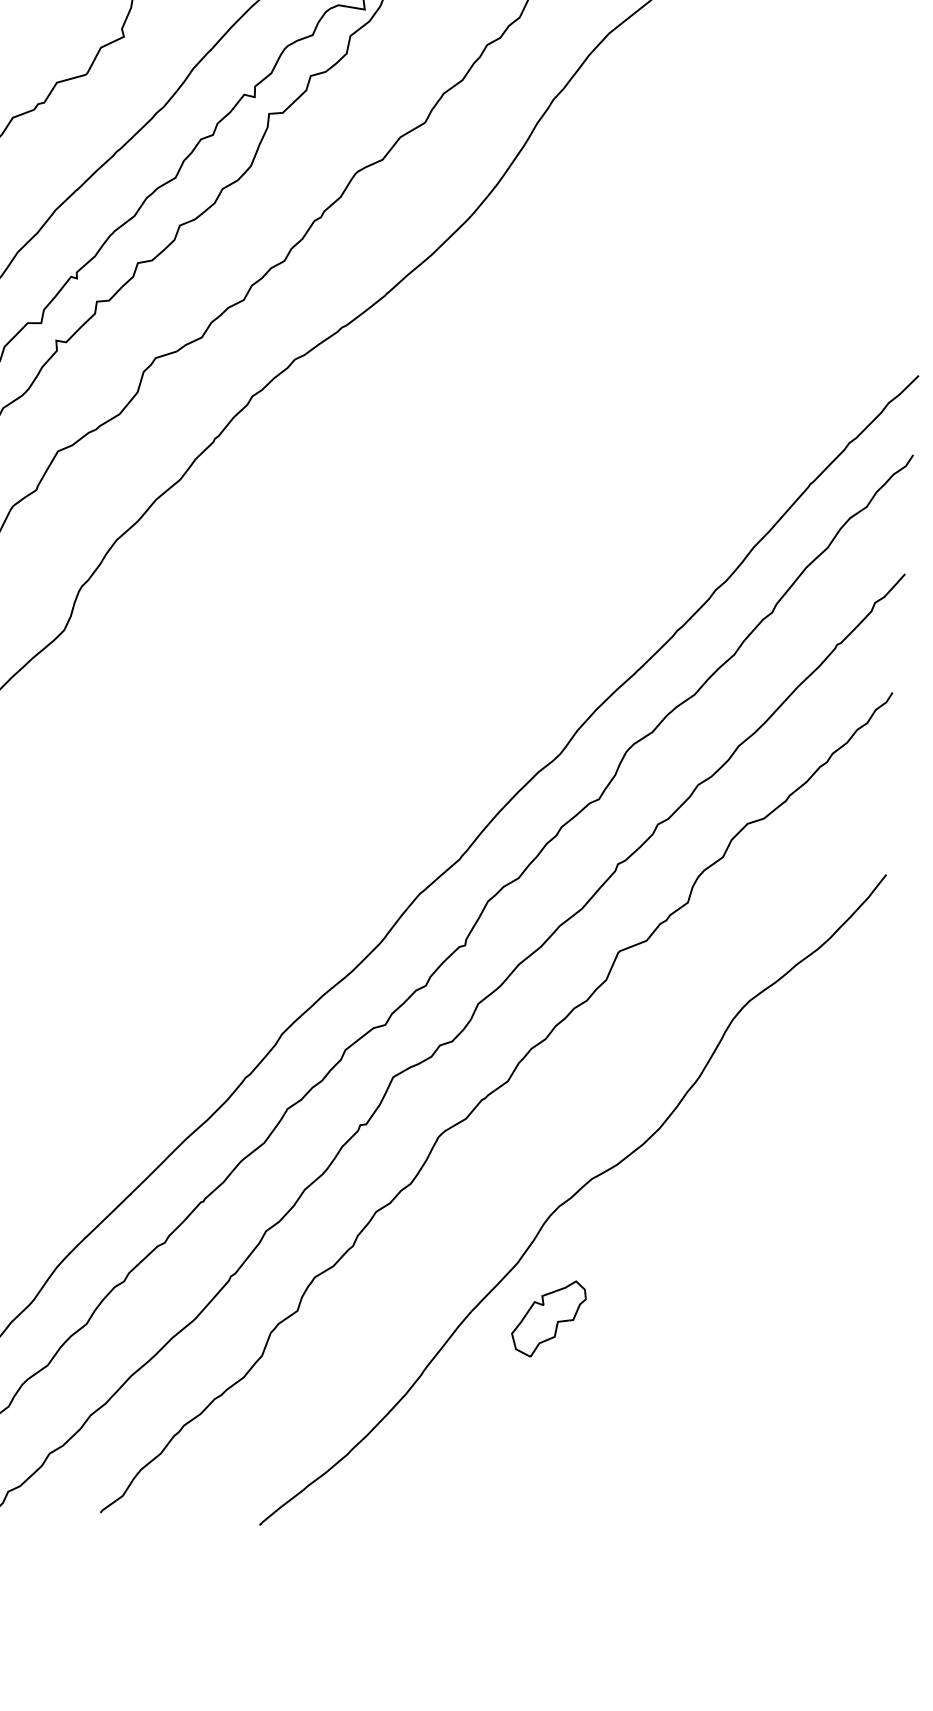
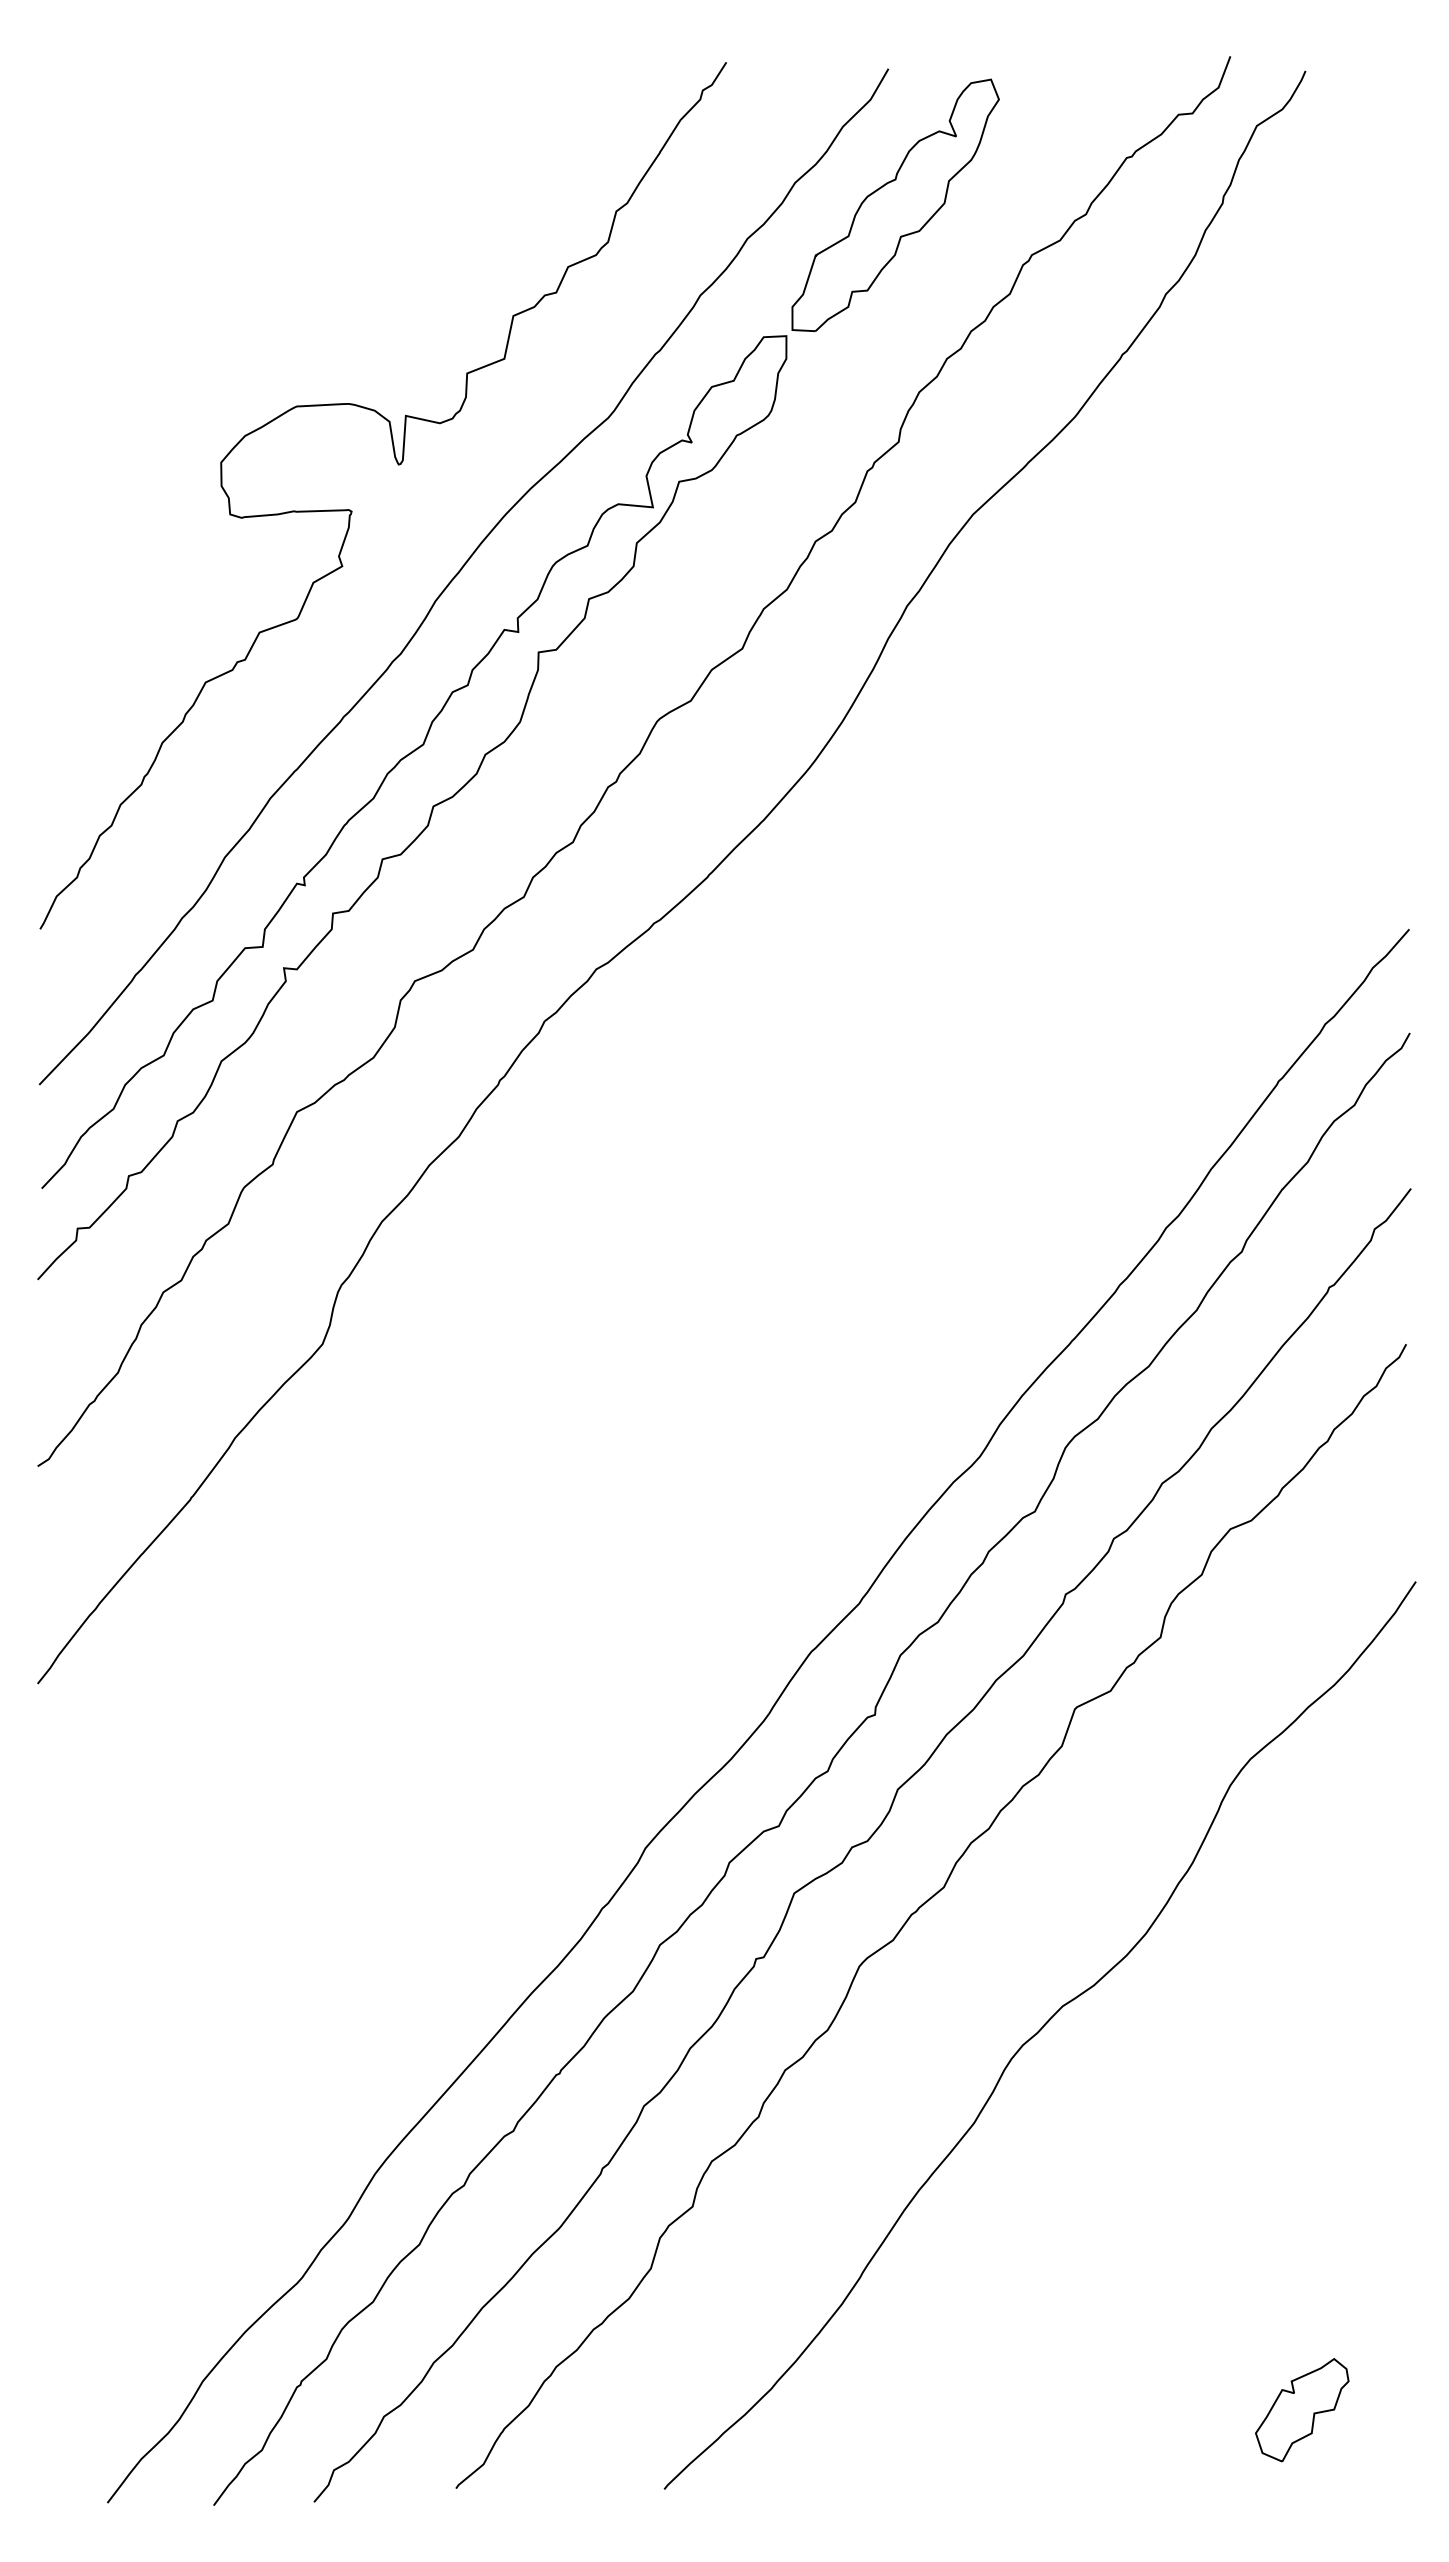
part: (548, 1318) -> (1302, 2410), moved

